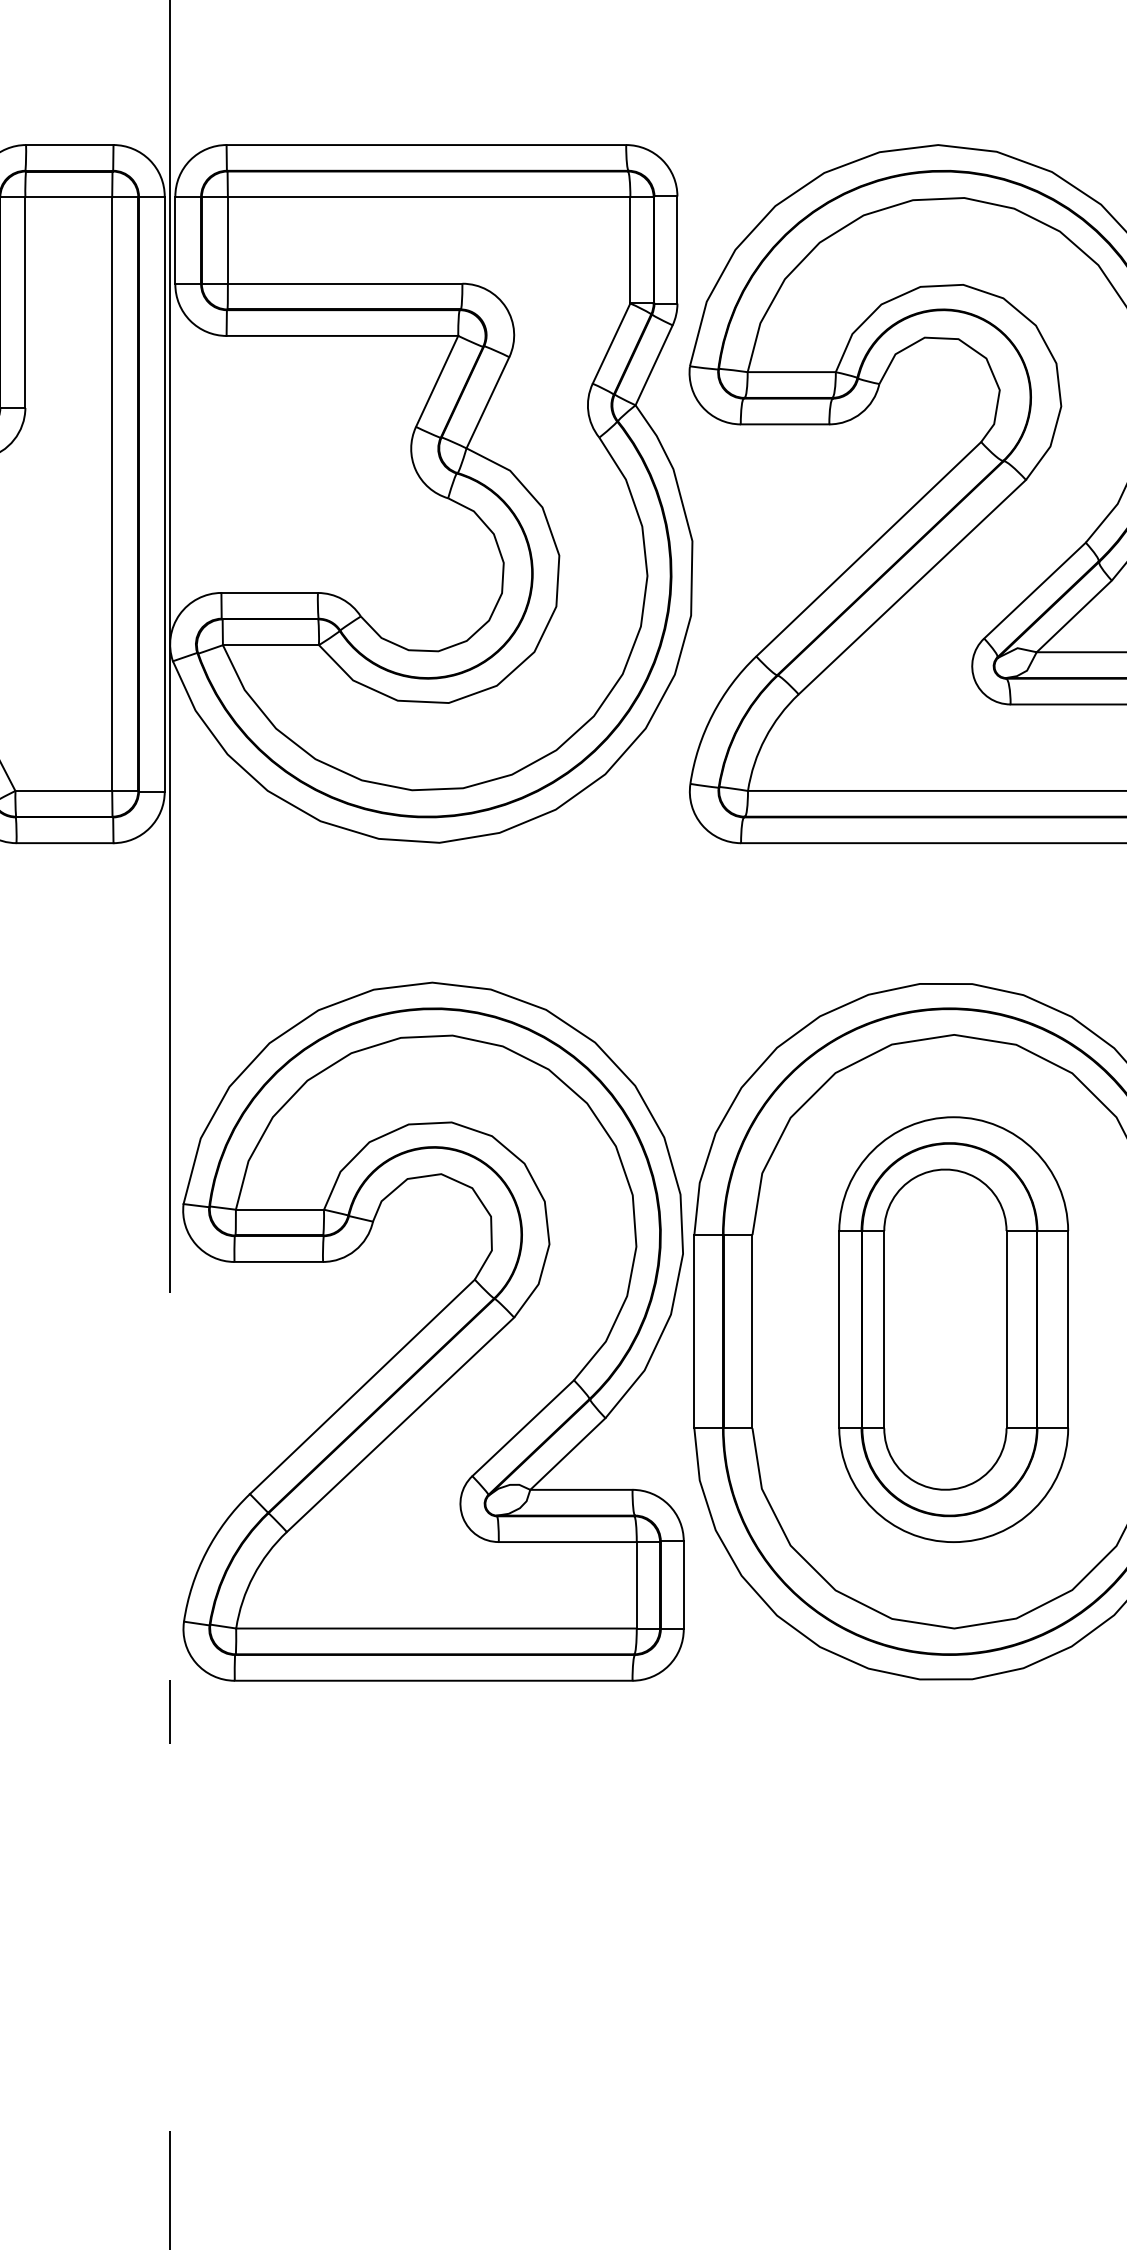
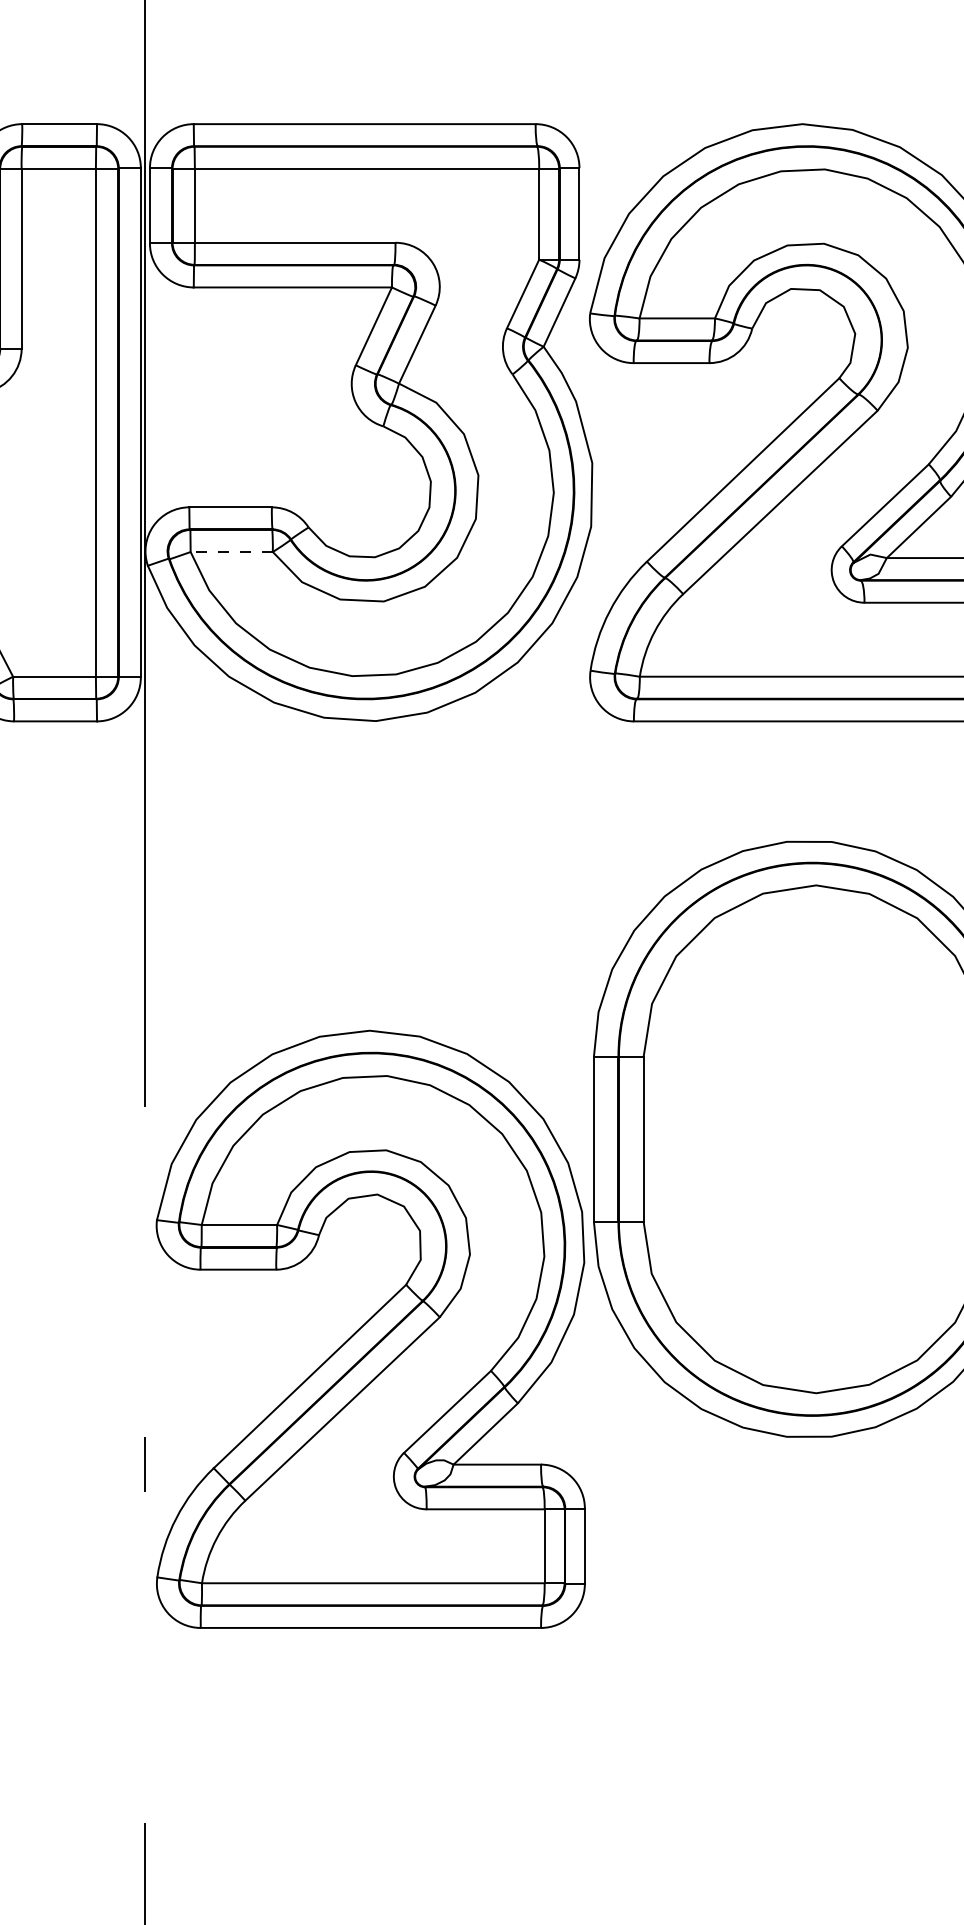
line: (270, 645) -> (231, 552), solid -> dashed
part: (953, 1329) -> (815, 1137), removed
part: (433, 1330) -> (370, 1328), moved

